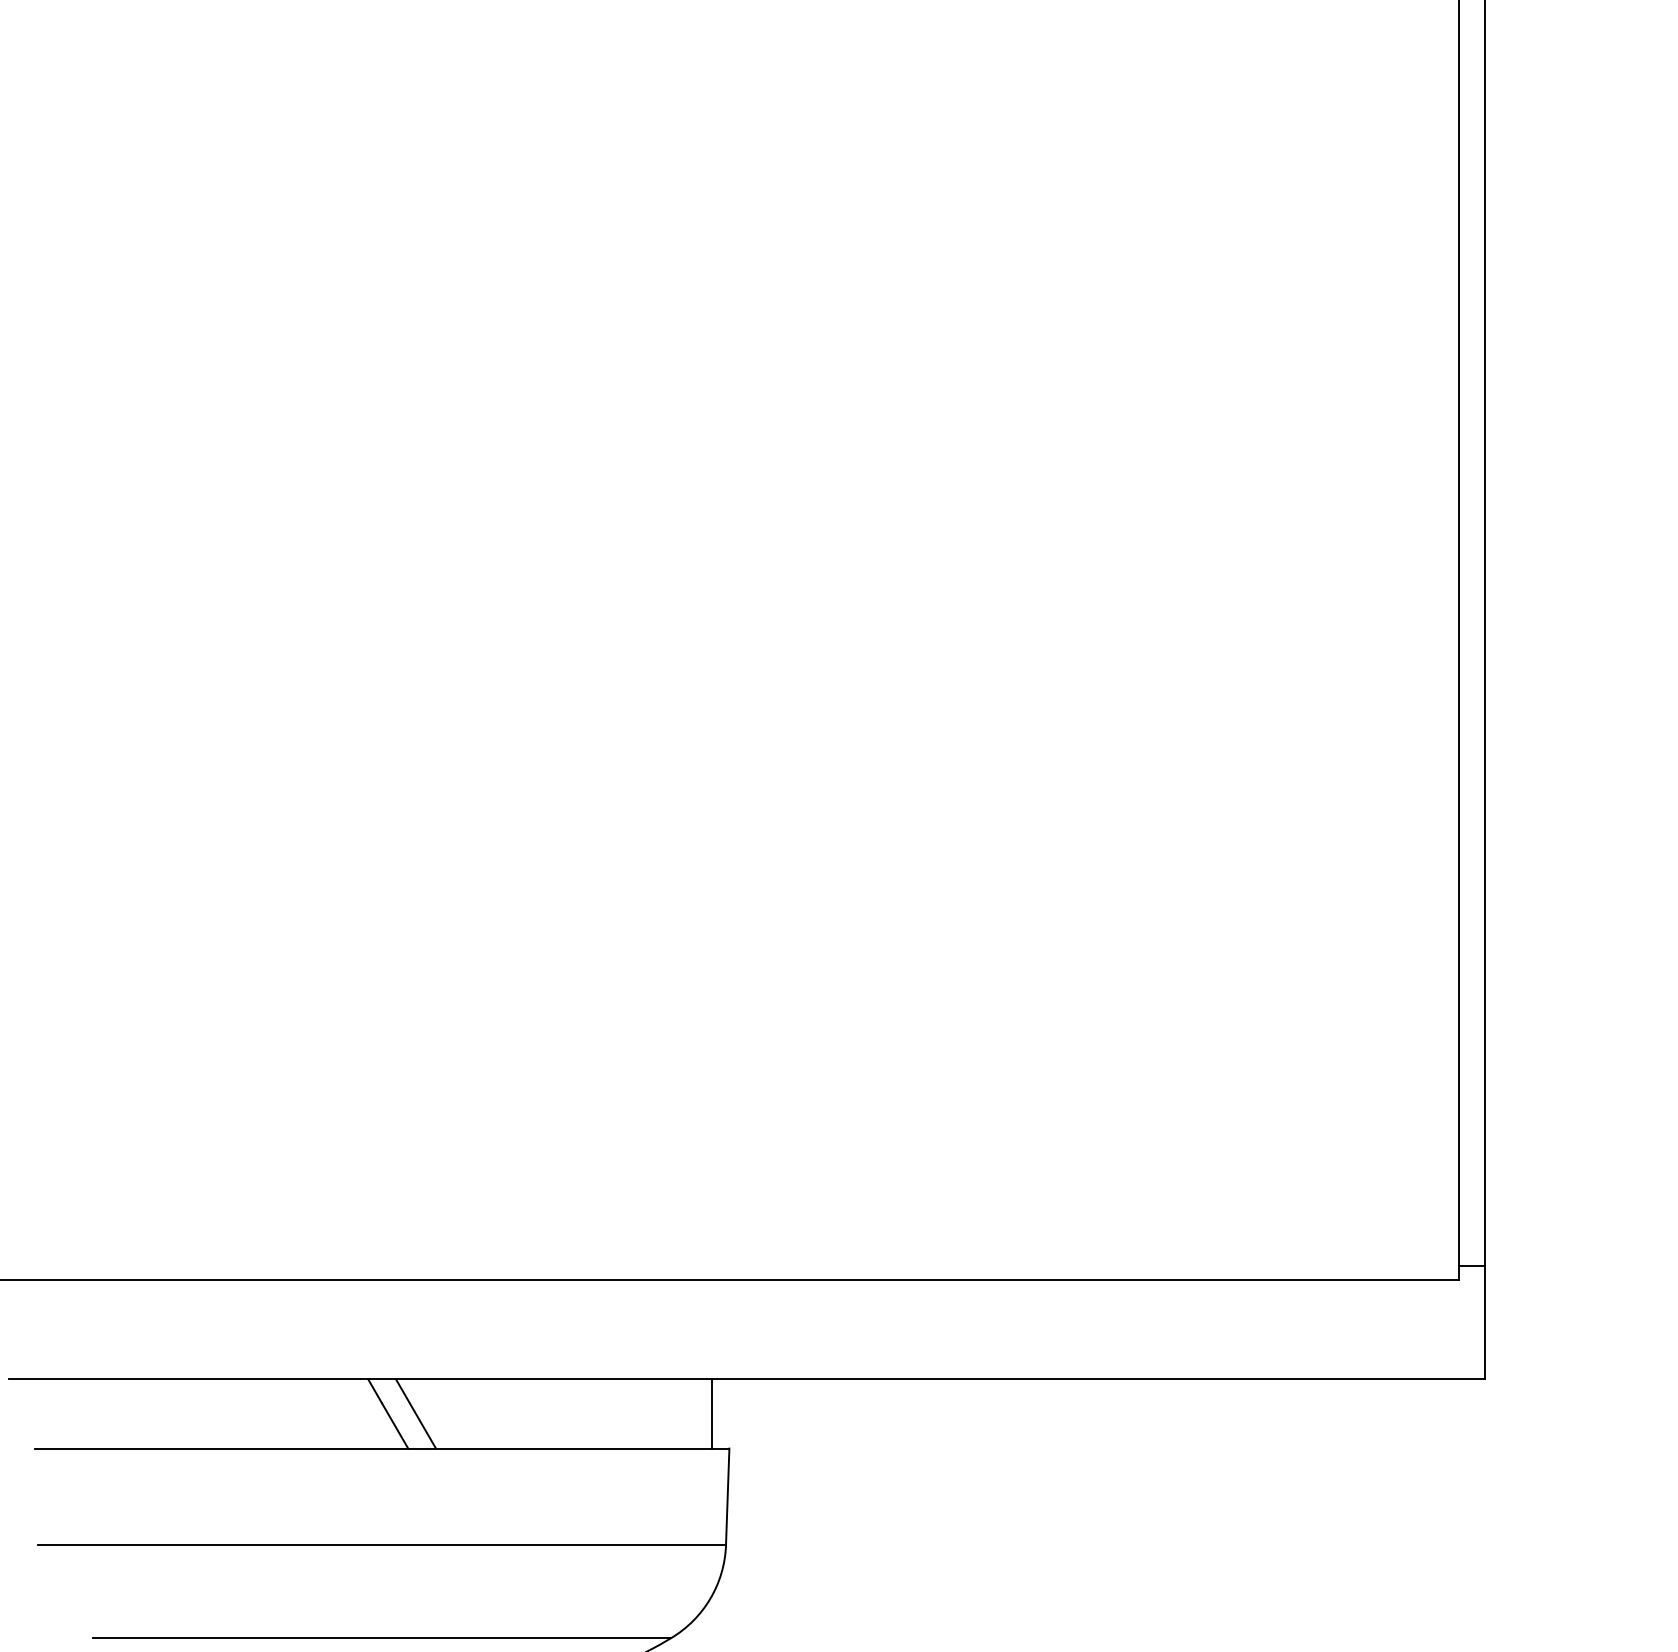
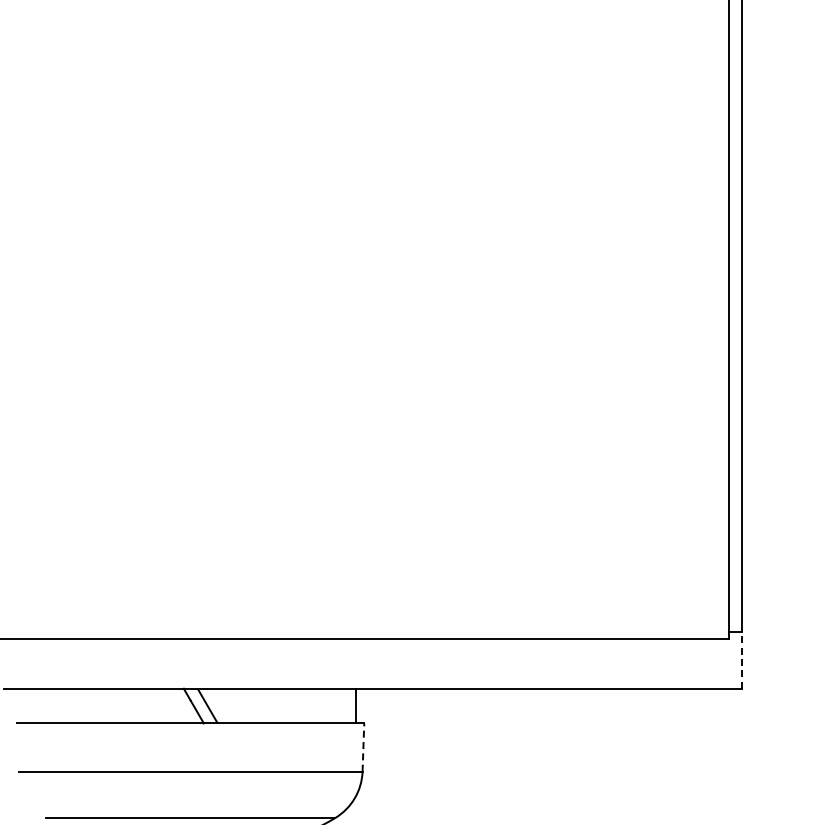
line: (1484, 1320) -> (741, 659), solid -> dashed
line: (727, 1496) -> (363, 747), solid -> dashed

